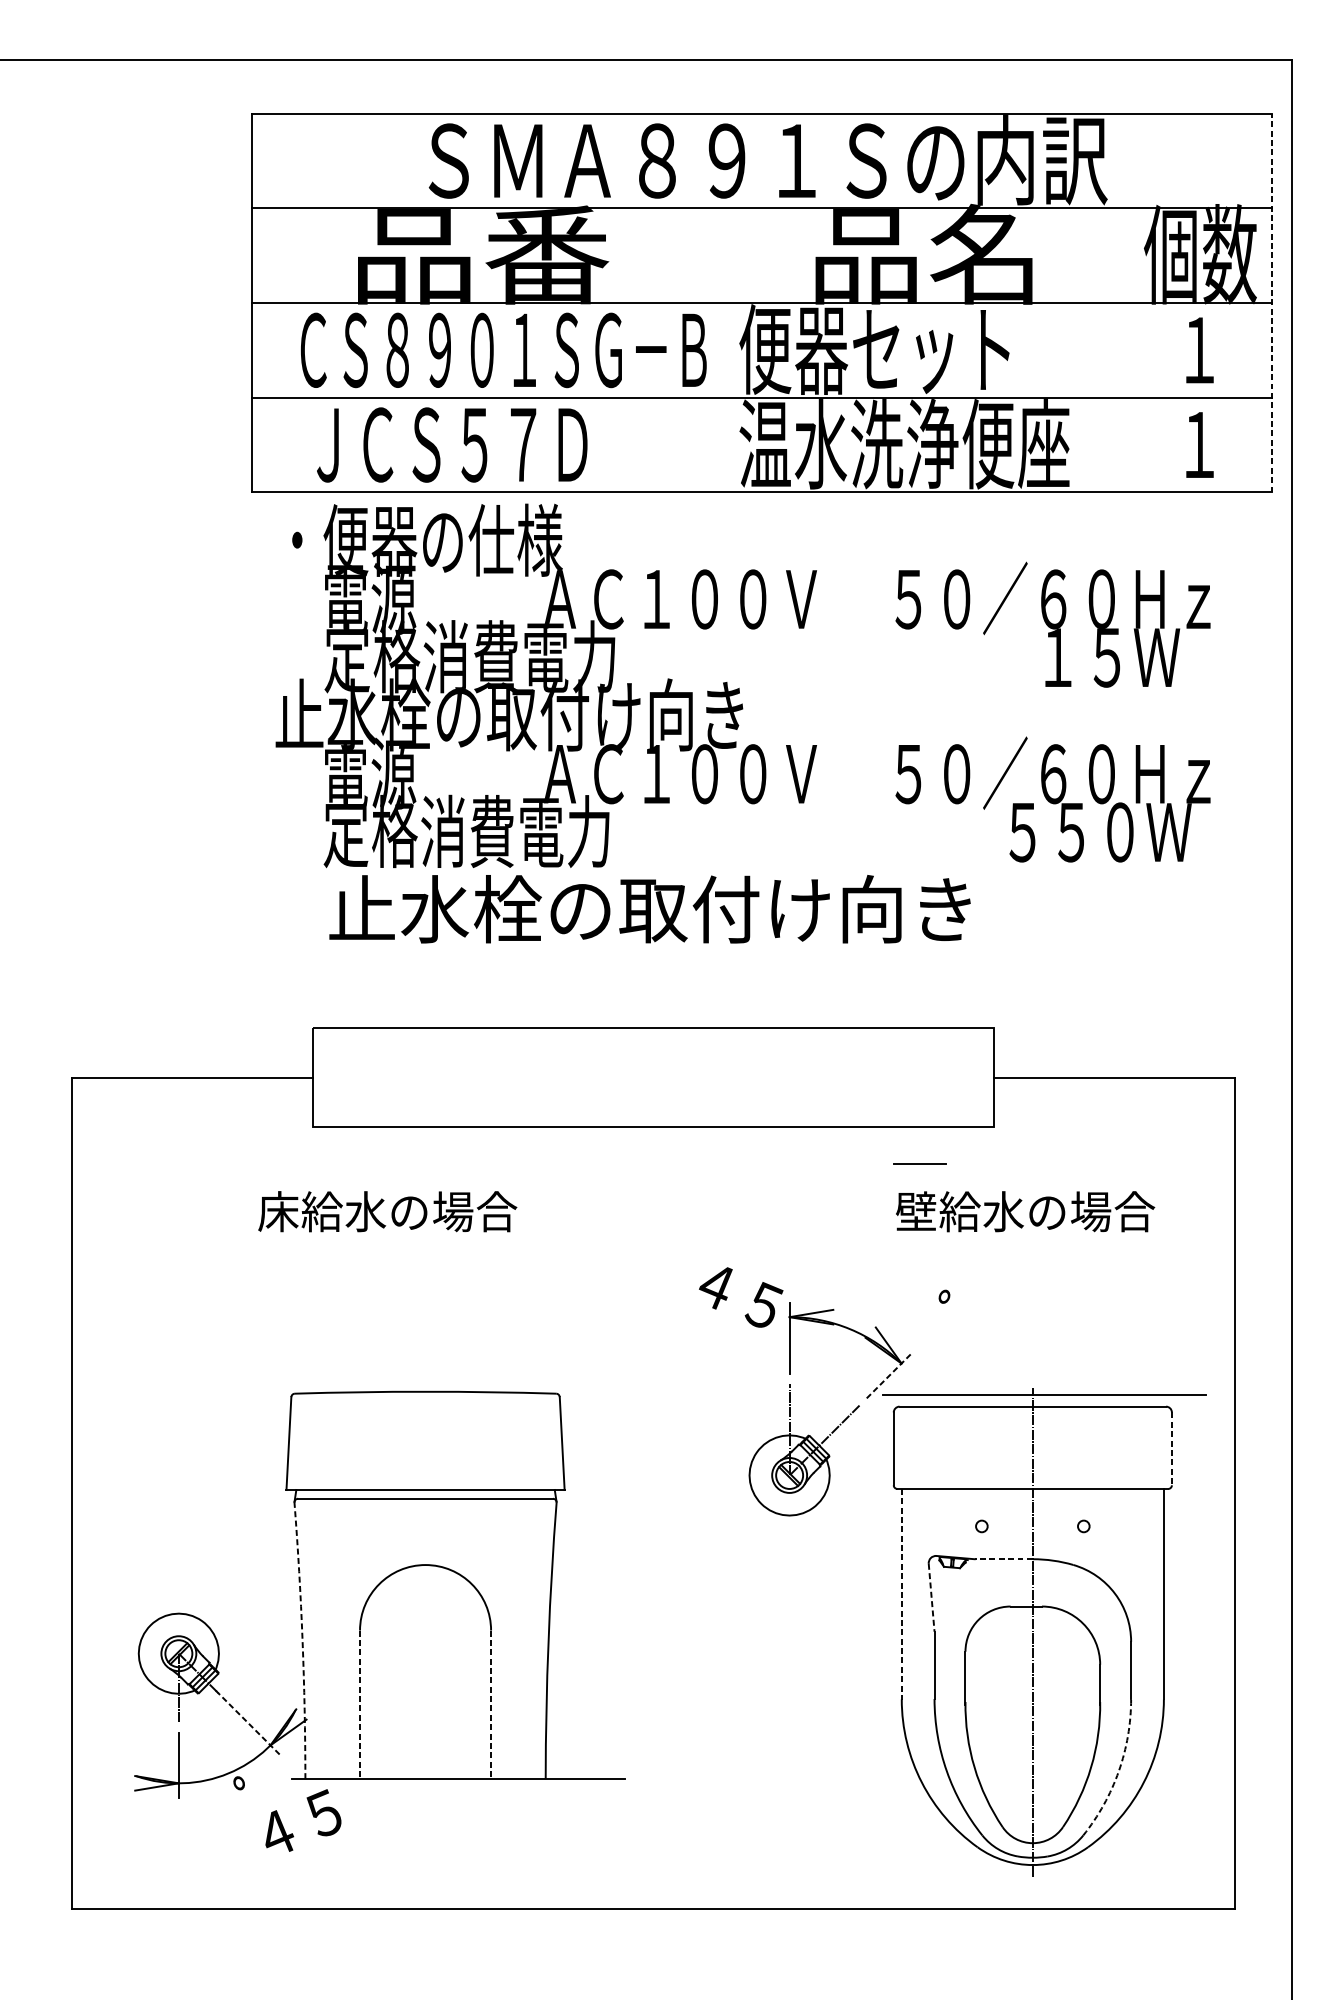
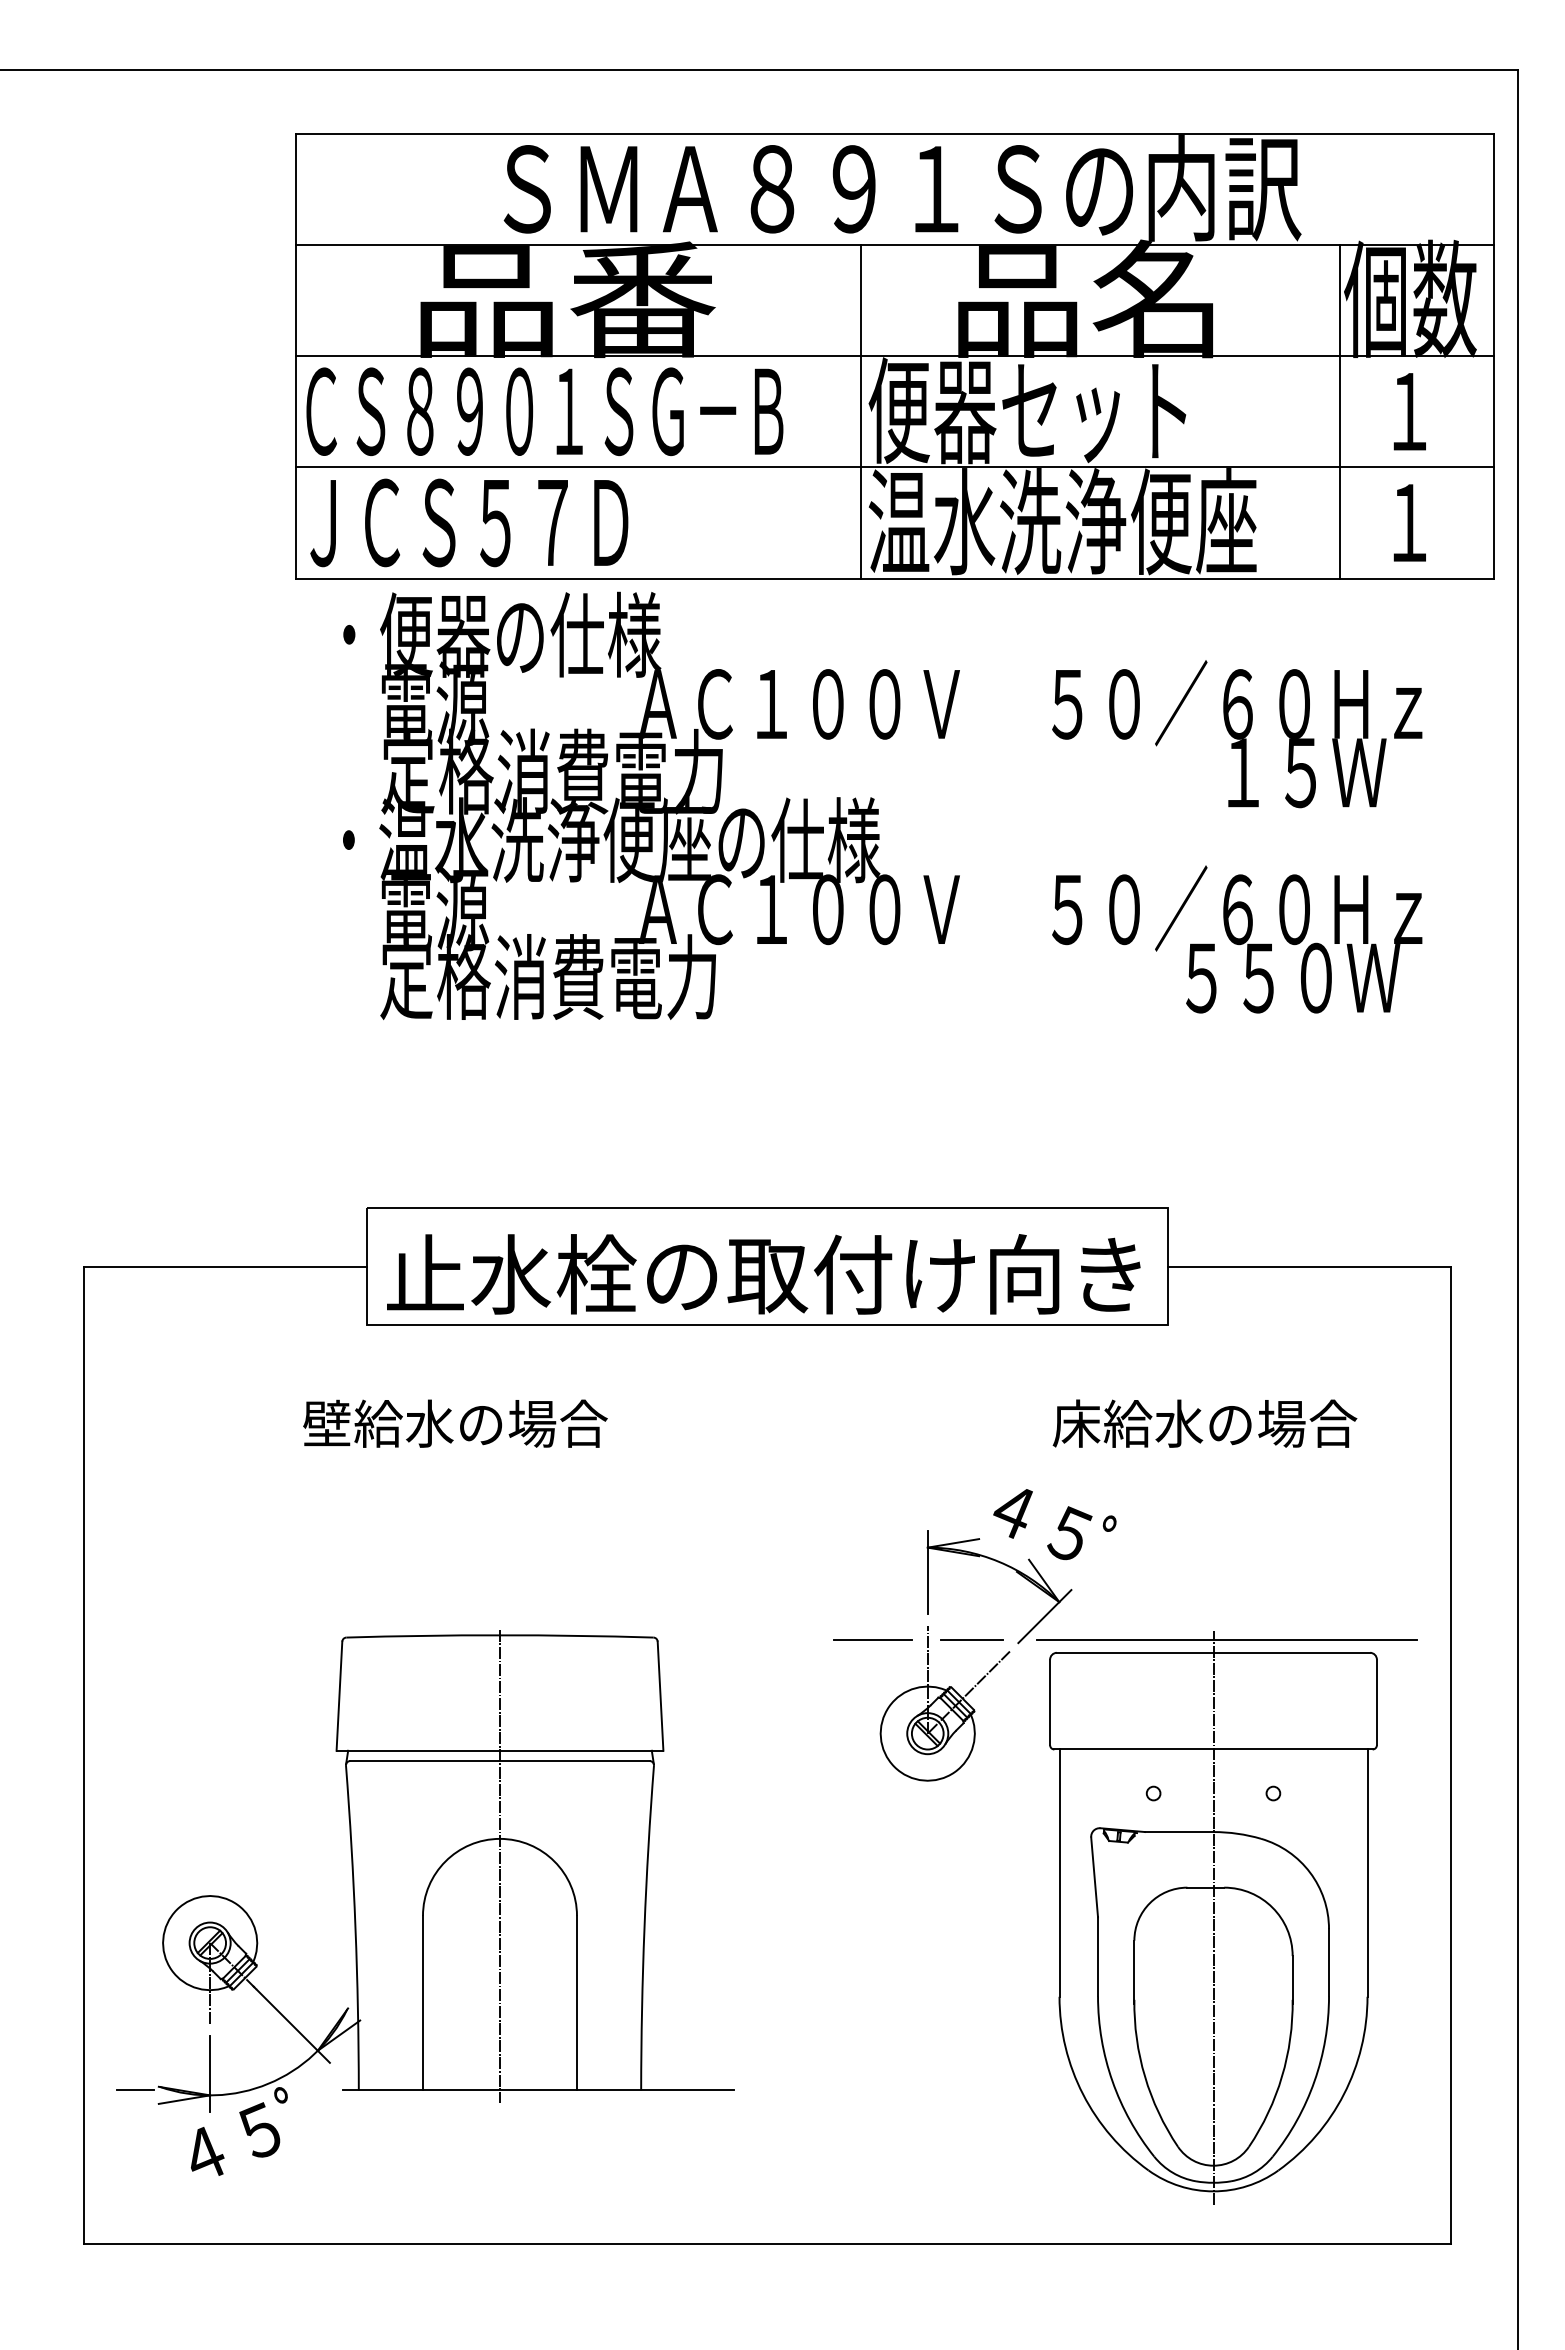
line: (1271, 302) -> (1494, 355), dashed -> solid
text: (503, 350) -> (544, 411), moved
line: (733, 350) -> (861, 411), added
line: (1140, 350) -> (1340, 411), added
text: (452, 444) -> (469, 522), moved
text: (512, 715) -> (602, 840), 止水栓の取付け向き -> ・温水洗浄便座の仕様
text: (649, 909) -> (763, 1274), moved
line: (919, 1163) -> (971, 1639), moved
text: (277, 1211) -> (326, 1423), 床給水の場合 -> 壁給水の場合
text: (916, 1211) -> (1076, 1423), 壁給水の場合 -> 床給水の場合
text: (740, 1297) -> (1042, 1524), moved
line: (889, 1375) -> (1045, 1616), dashed -> solid
line: (742, 1395) -> (872, 1639), added
line: (1171, 1448) -> (1376, 1702), dashed -> solid
line: (1003, 1559) -> (1178, 1832), dashed -> solid
line: (425, 1588) -> (500, 1866), added
line: (901, 1594) -> (1059, 1873), dashed -> solid
line: (931, 1597) -> (1094, 1877), dashed -> solid
arc: (302, 1640) -> (355, 1927), dashed -> solid
line: (360, 1705) -> (423, 2003), dashed -> solid
line: (490, 1705) -> (576, 2003), dashed -> solid
line: (248, 1723) -> (291, 2024), dashed -> solid
arc: (1118, 1771) -> (1314, 2081), dashed -> solid
line: (114, 1779) -> (134, 2090), added
text: (303, 1820) -> (235, 2138), moved

